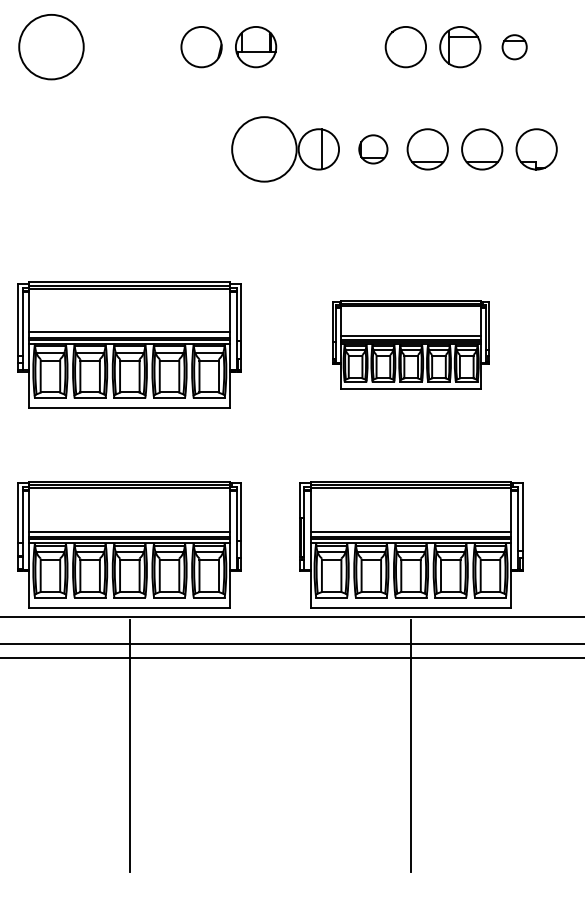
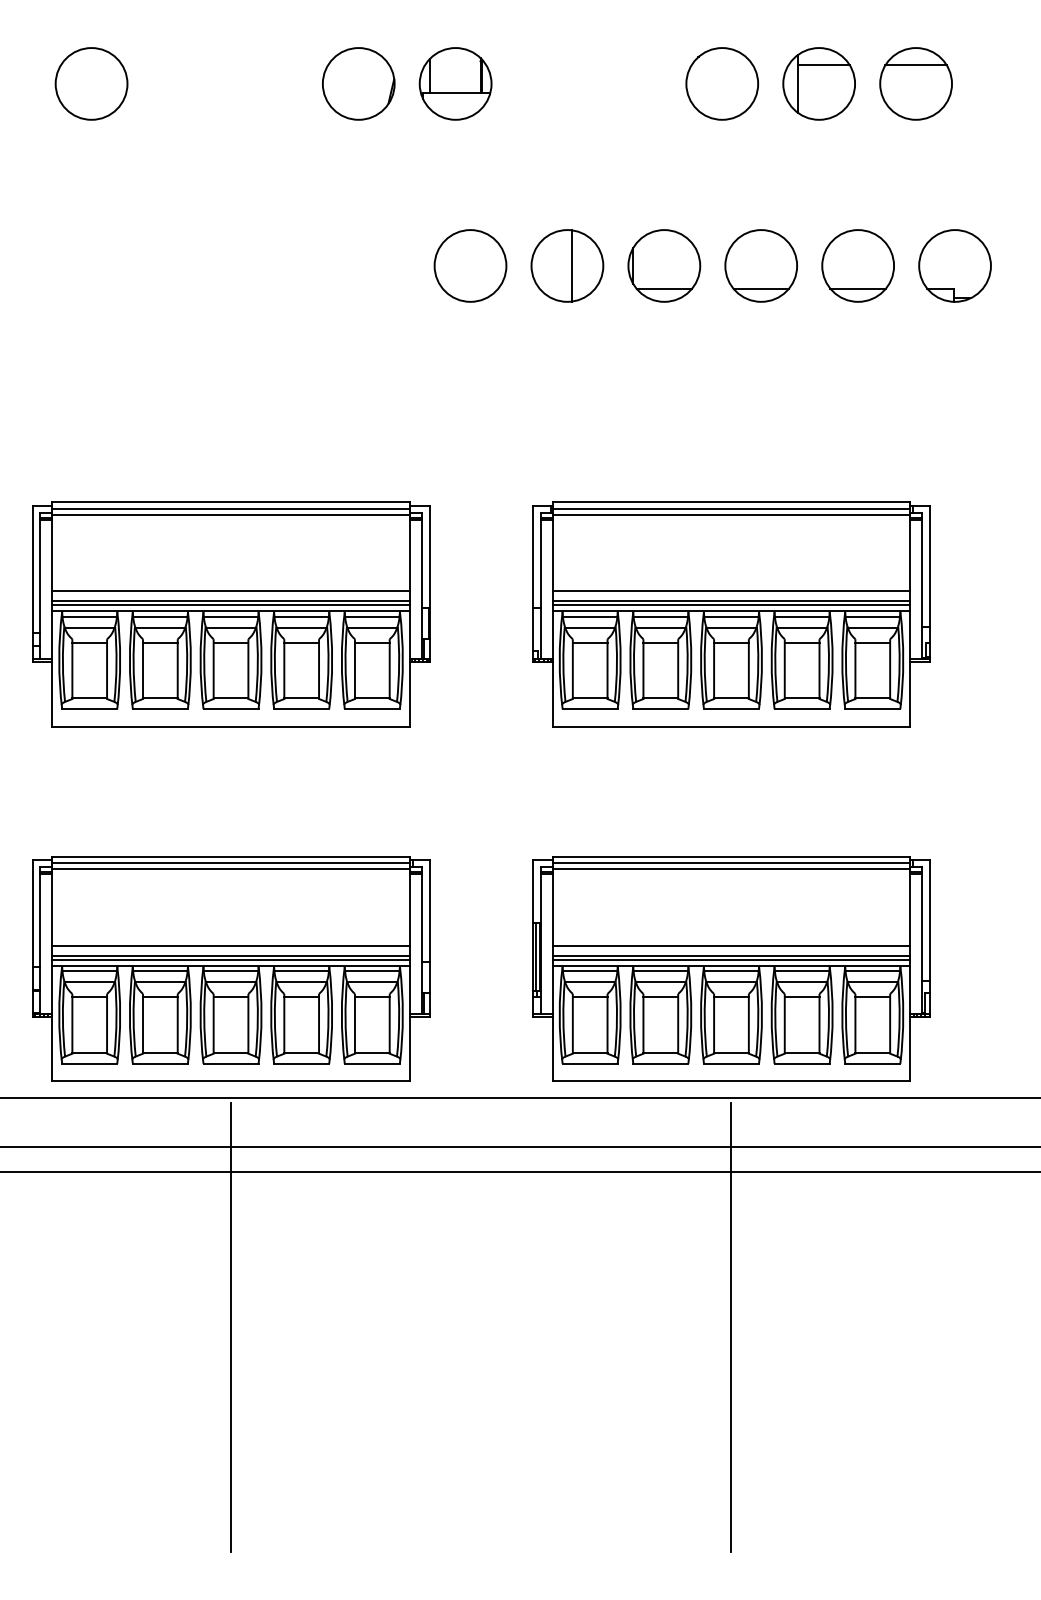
circle: (51, 46) -> (91, 82), size x0.62
part: (514, 47) -> (915, 84), size x1.67
circle: (264, 149) -> (470, 266), size x0.62
part: (373, 149) -> (664, 266), size x1.43
part: (411, 344) -> (732, 613), size x1.43

